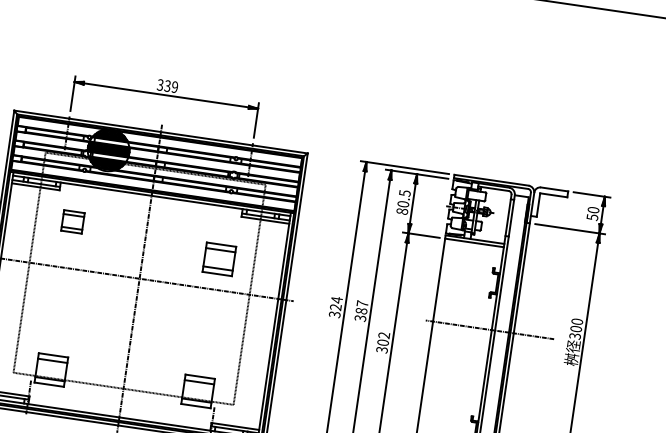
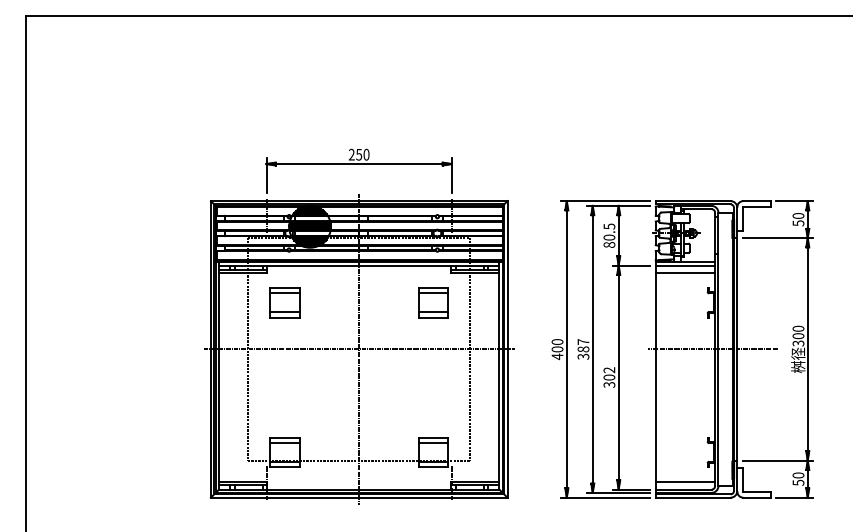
text: (167, 85) -> (358, 154), 339 -> 250
part: (72, 221) -> (284, 302), size x1.43
line: (473, 250) -> (685, 273), added
part: (219, 259) -> (433, 302), moved
text: (335, 307) -> (557, 349), 324 -> 400

